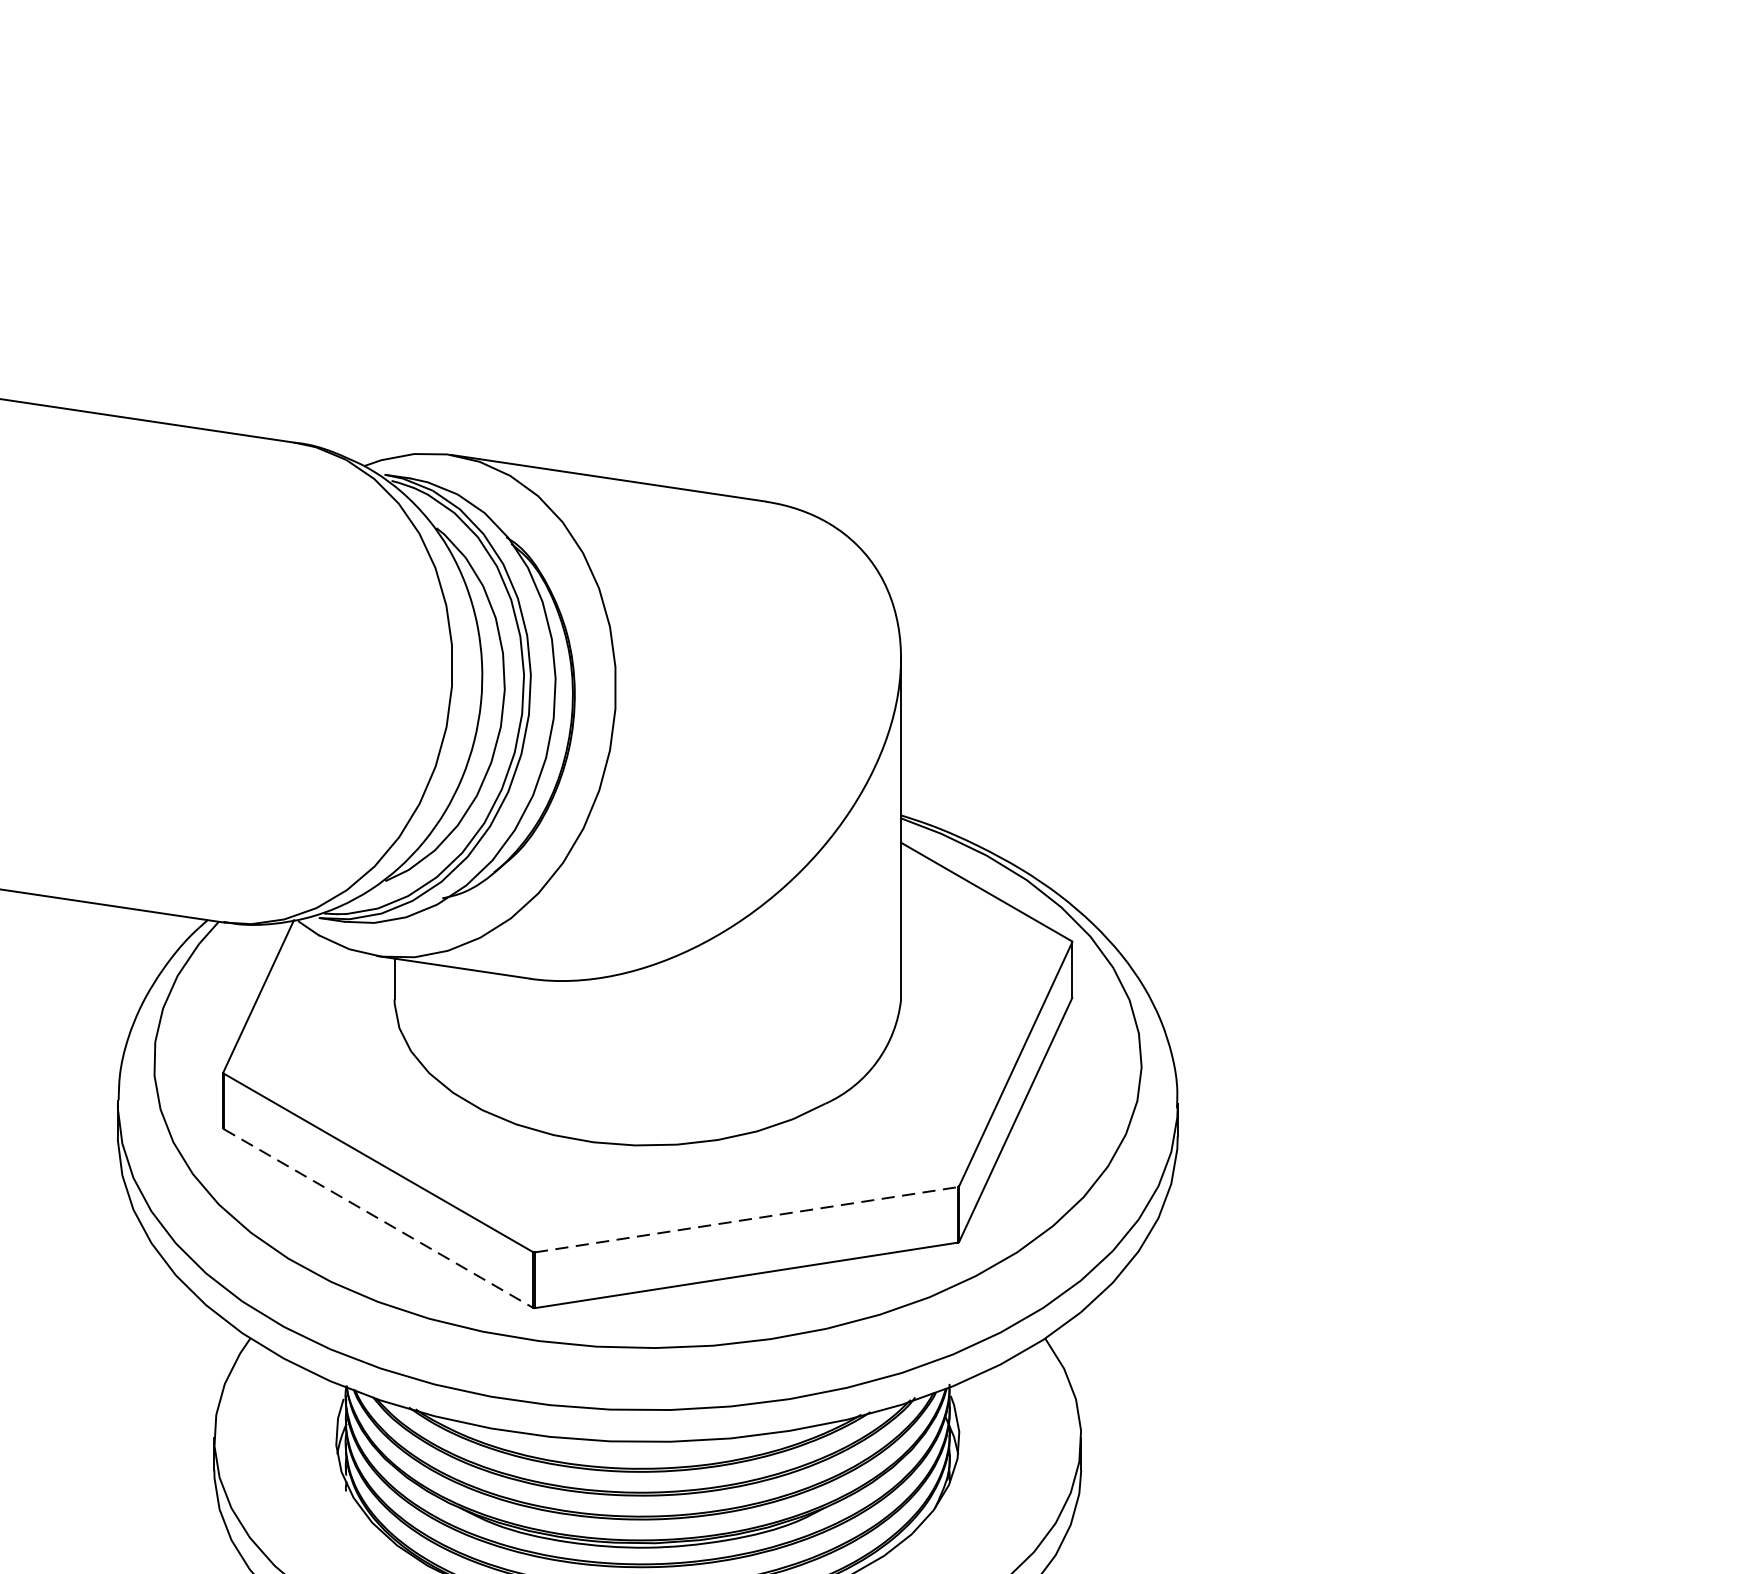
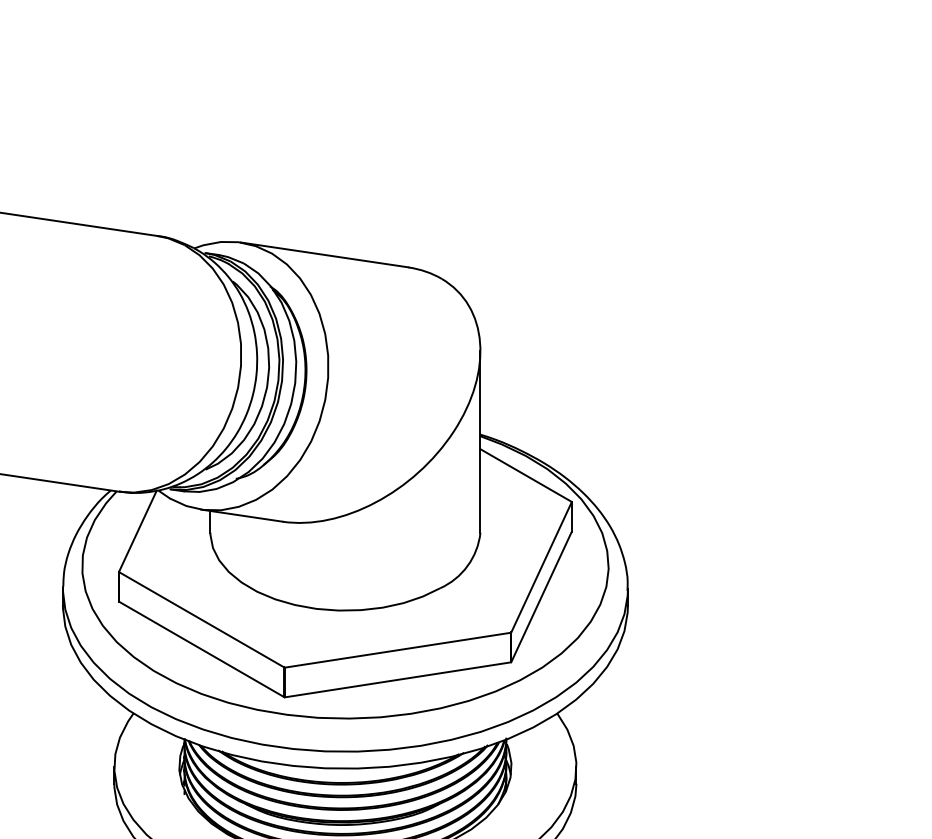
line: (379, 1218) -> (202, 649), dashed -> solid
line: (747, 1220) -> (398, 650), dashed -> solid

